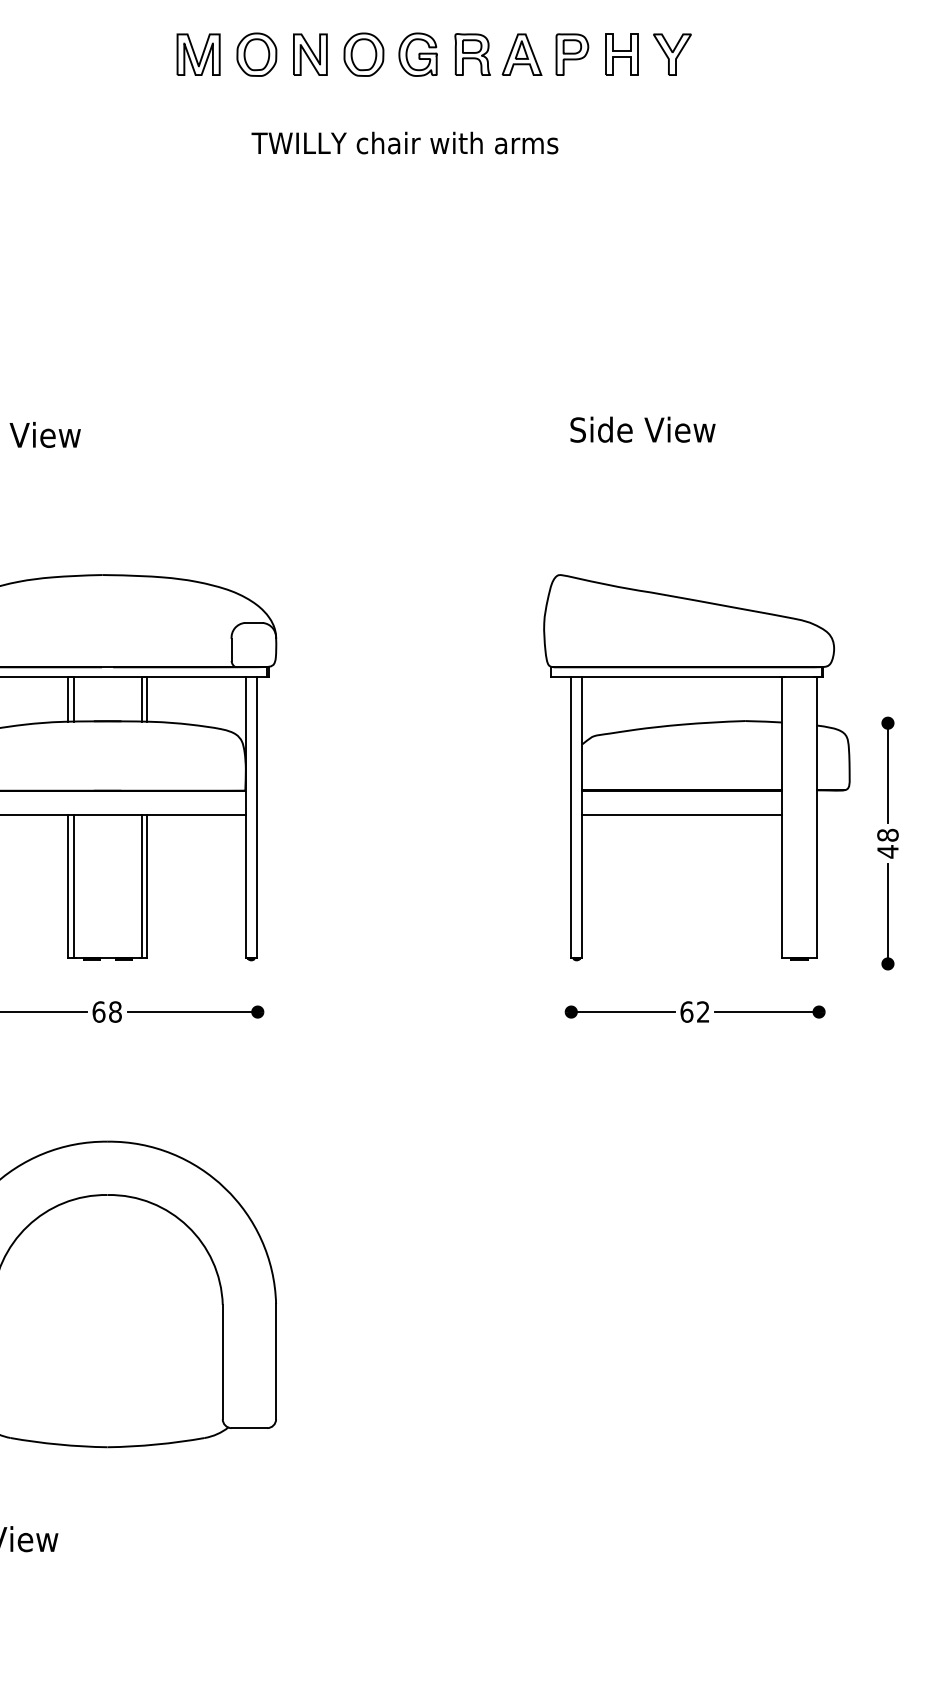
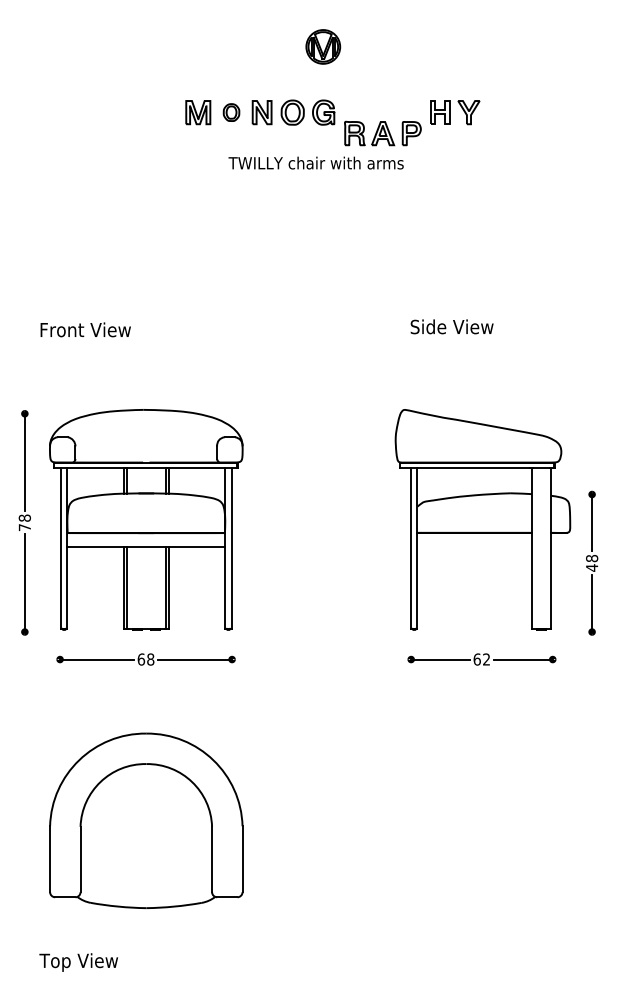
part: (256, 54) -> (231, 112), size x0.7
part: (521, 54) -> (382, 133), moved
line: (682, 815) -> (474, 547), removed

